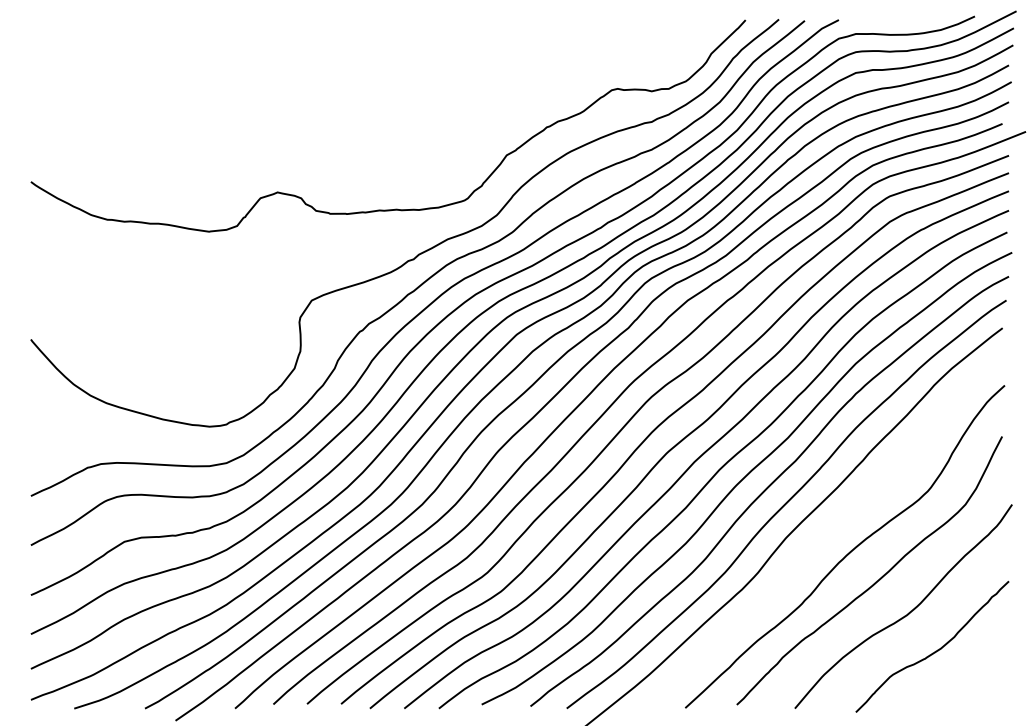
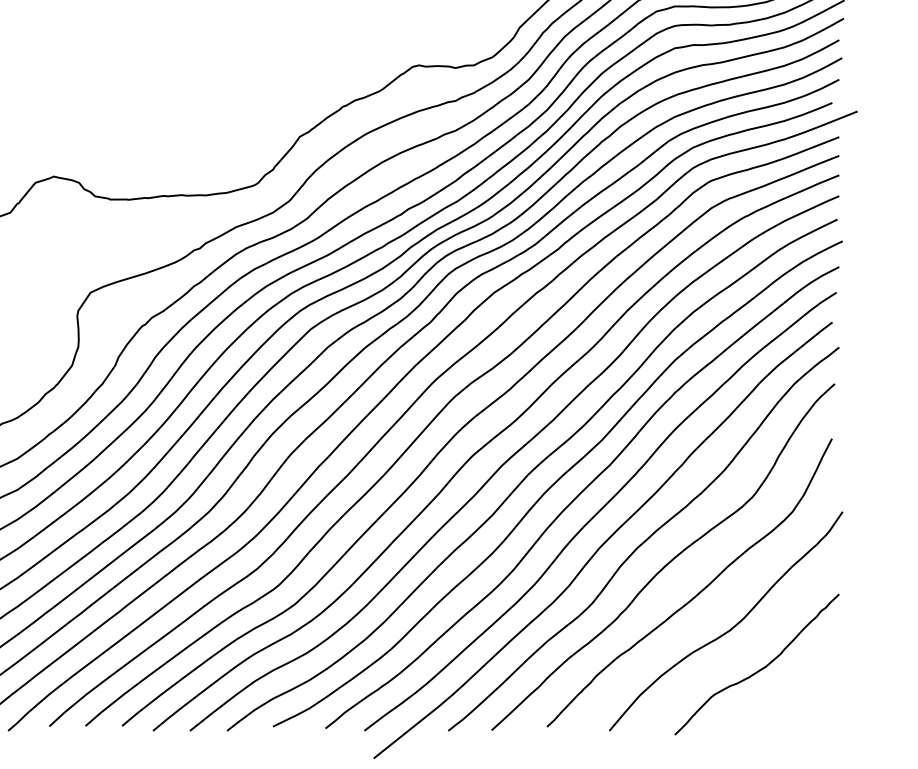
curve: (827, 531) -> (644, 540), added

